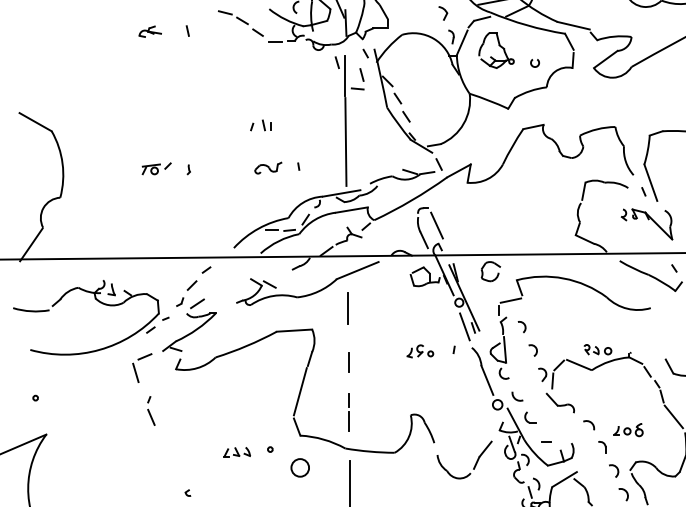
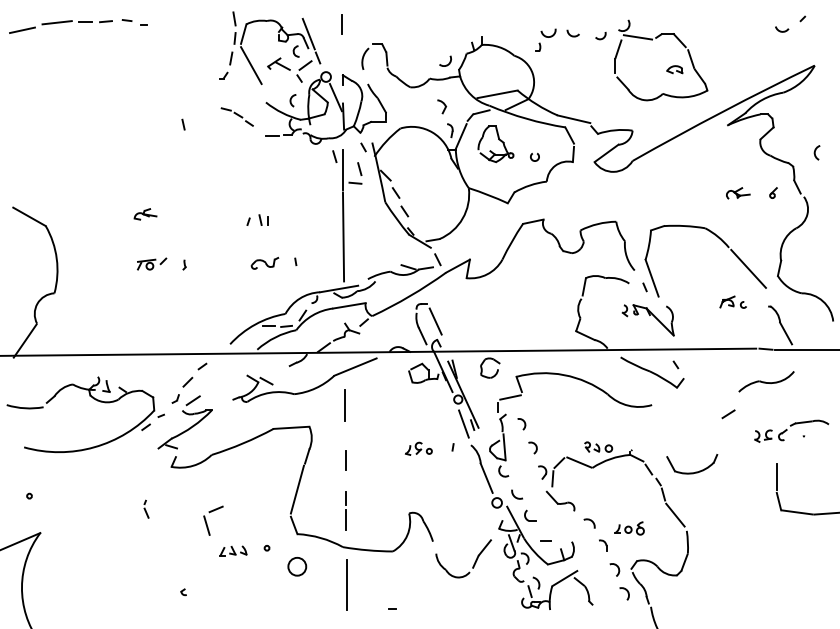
part: (241, 22) -> (237, 116), size x0.7
part: (150, 31) -> (145, 214), moved
part: (136, 370) -> (207, 523), moved
part: (151, 411) -> (146, 509), size x0.6

